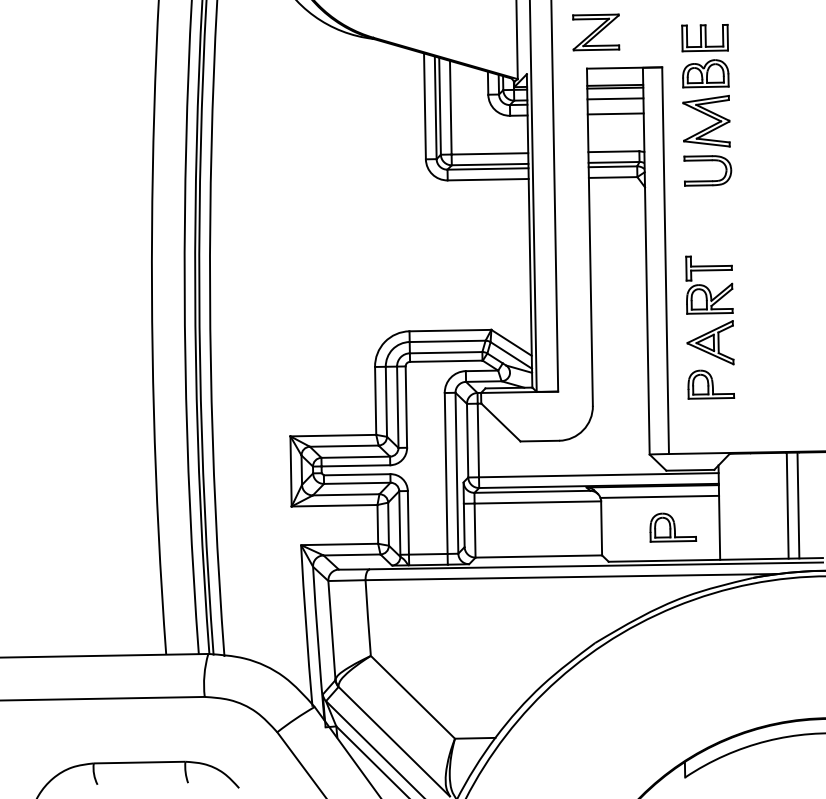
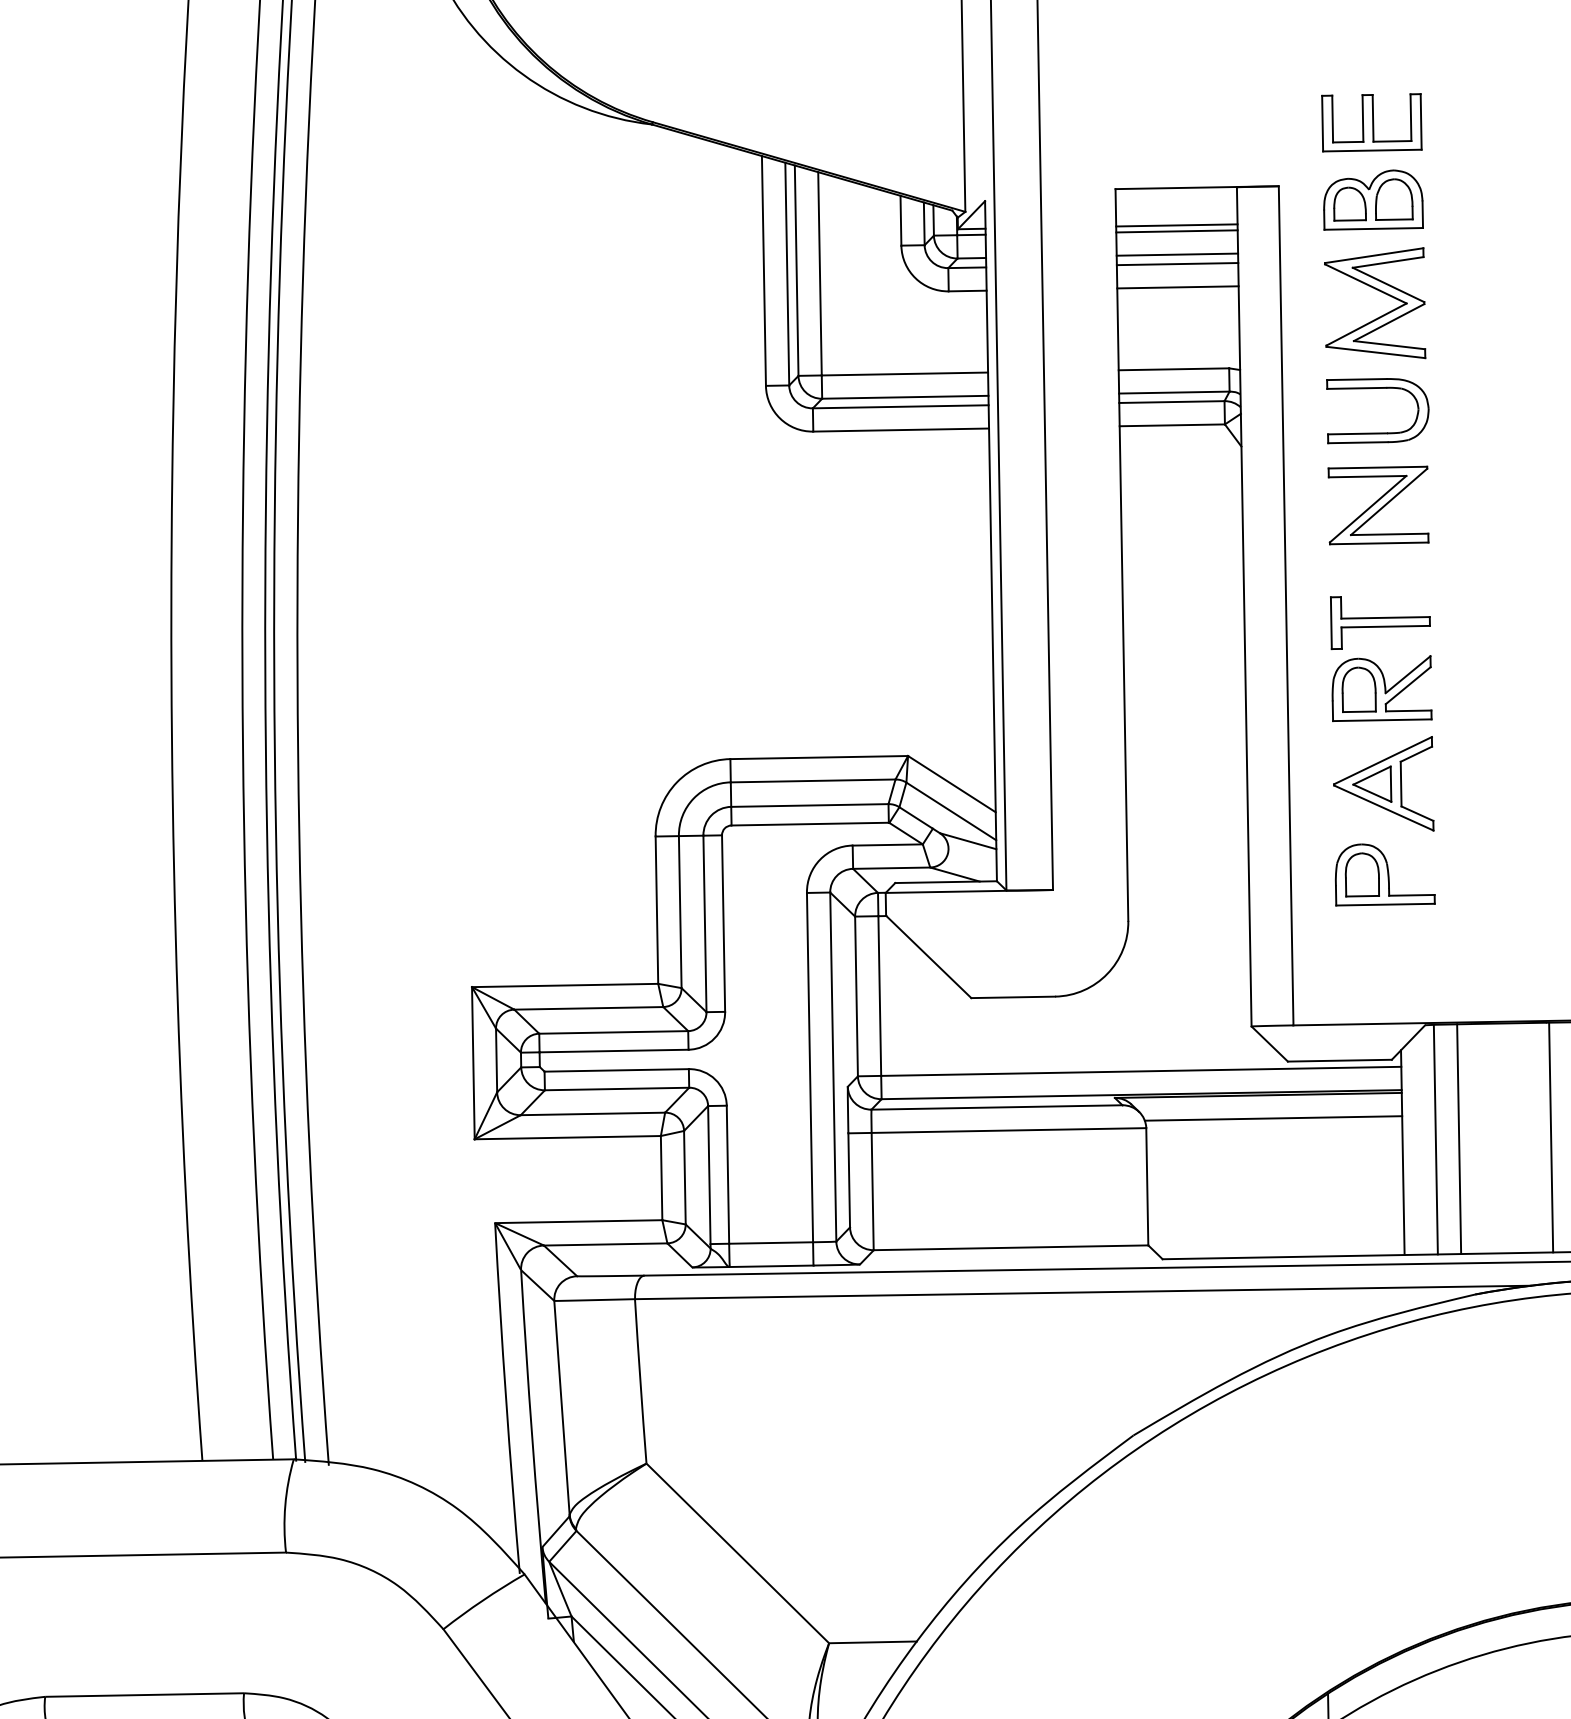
part: (596, 32) -> (1379, 505), moved
line: (615, 102) -> (1177, 262), added
line: (734, 506) -> (1435, 1139), added
line: (745, 506) -> (1459, 1139), added
part: (673, 527) -> (1303, 1184), removed

